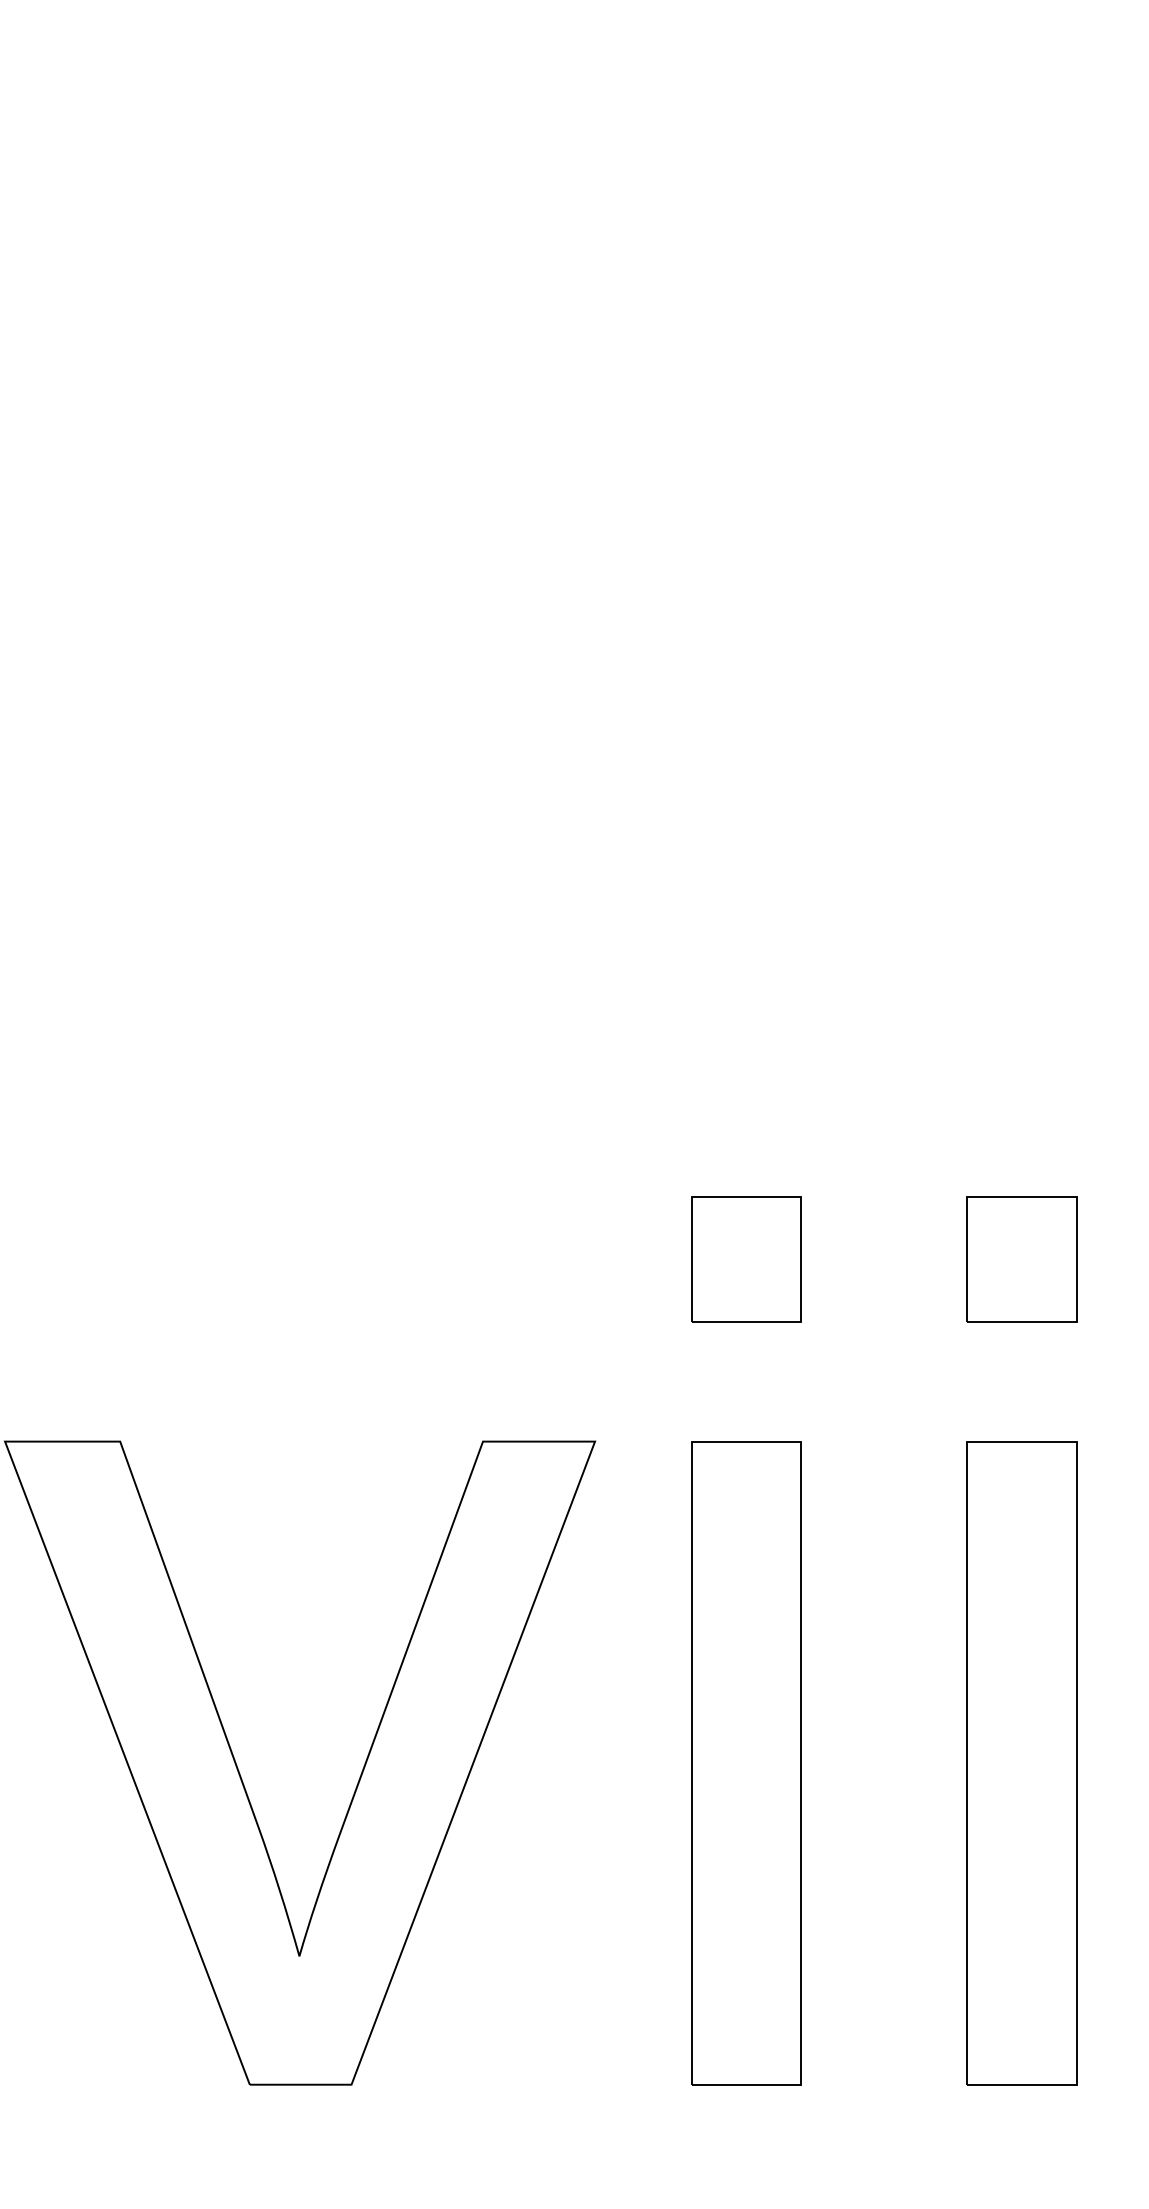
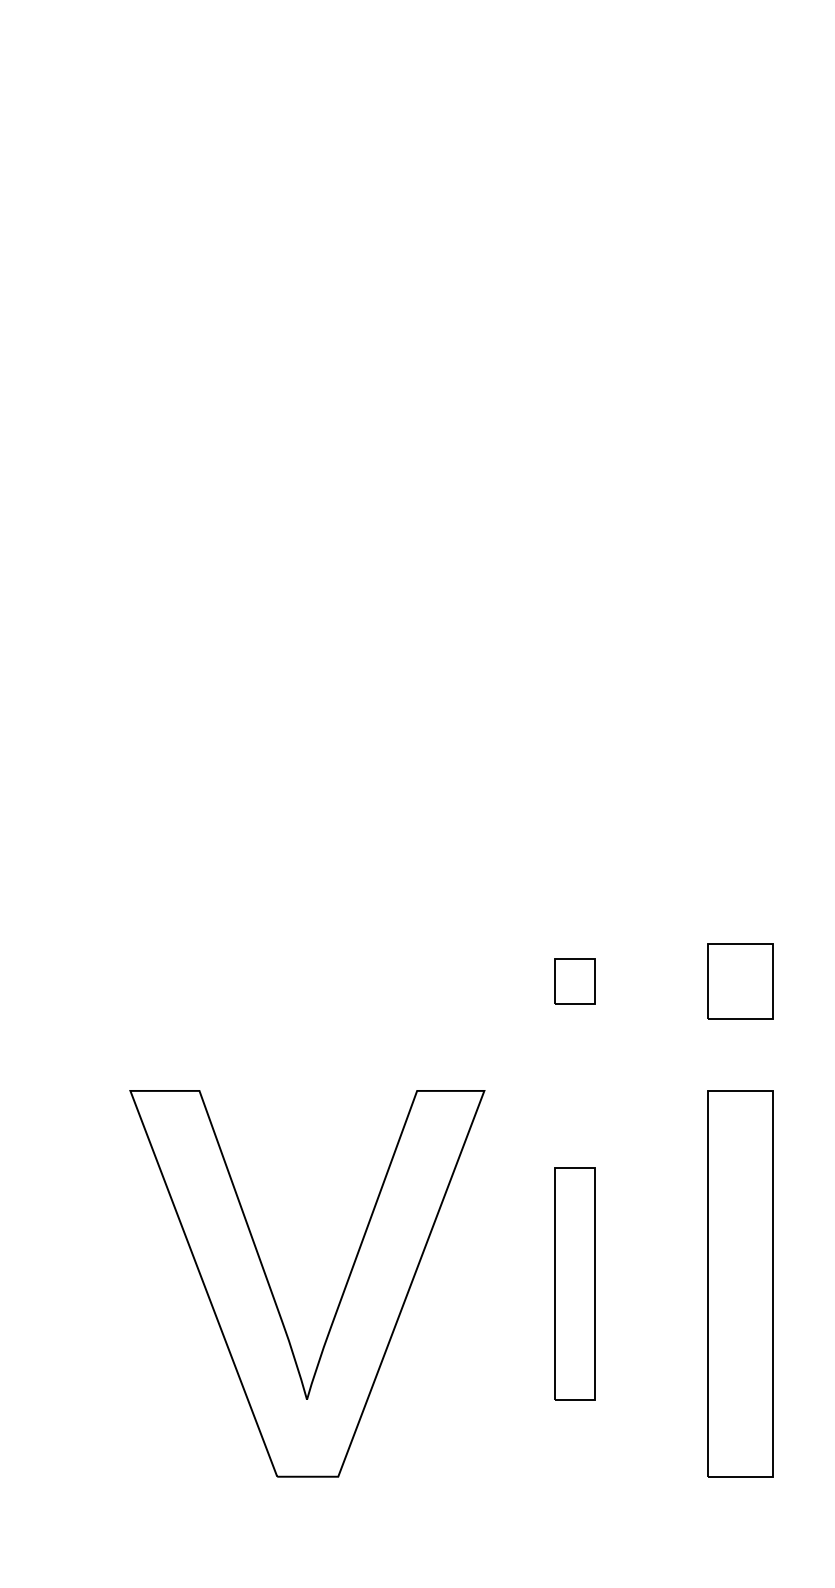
part: (745, 1259) -> (574, 981), size x0.6
part: (745, 1762) -> (574, 1283), size x0.6

